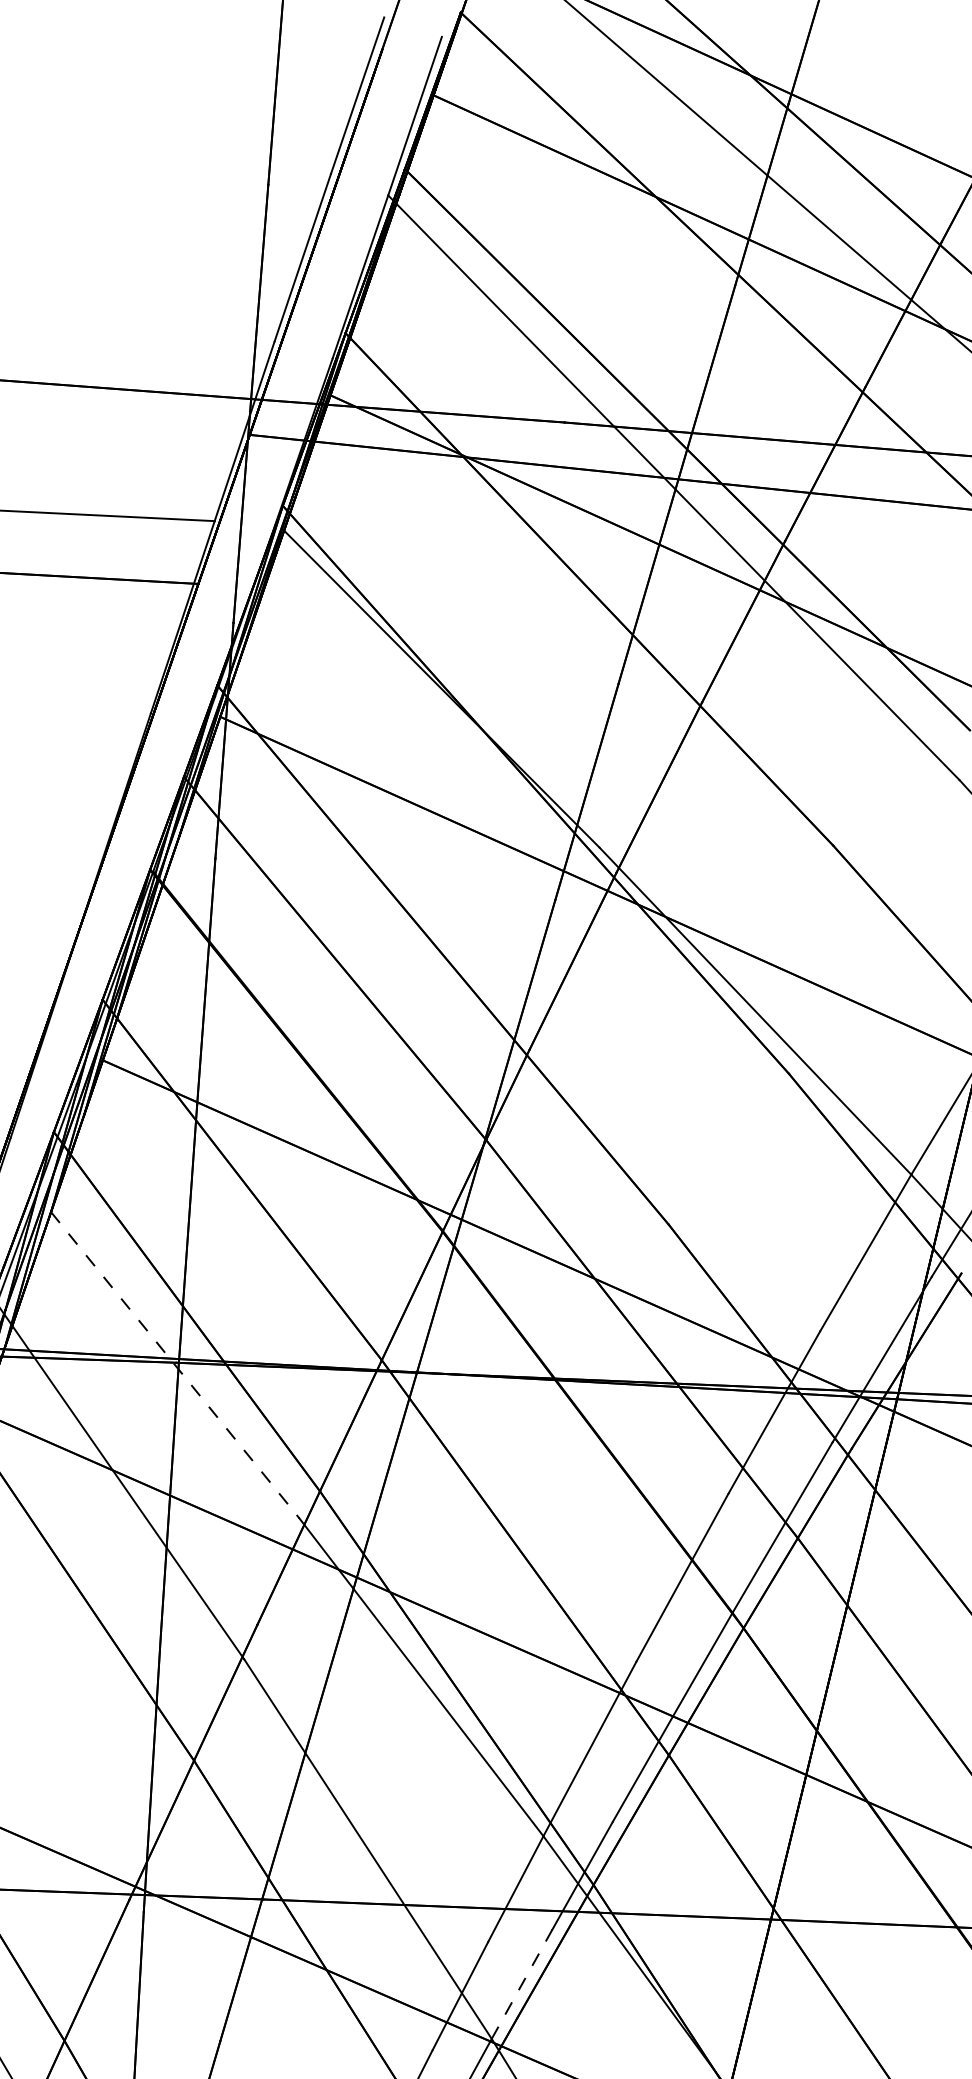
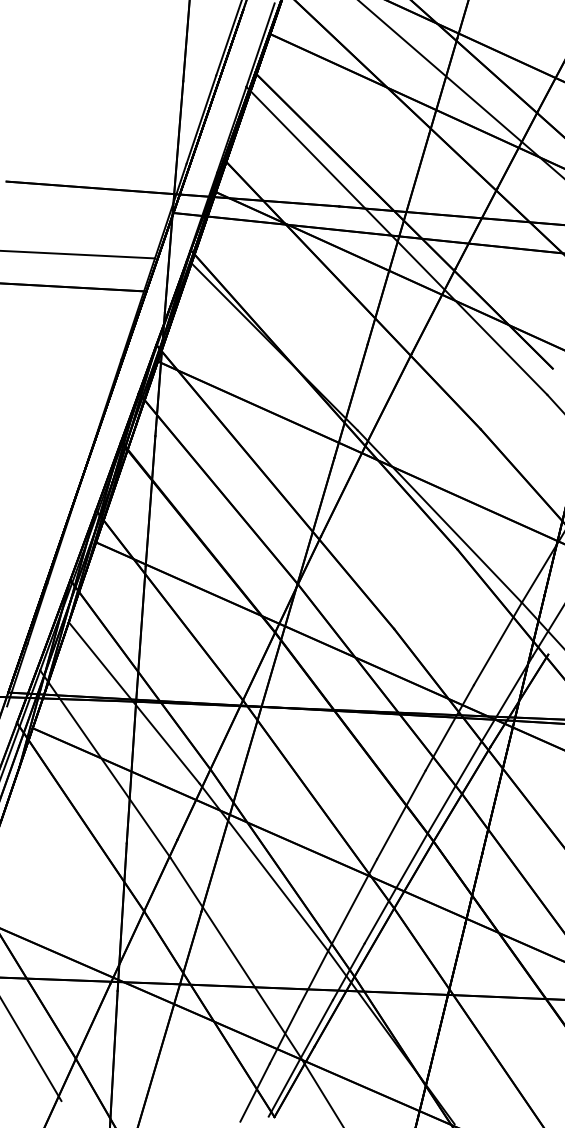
line: (175, 1364) -> (134, 702), dashed -> solid
line: (521, 1983) -> (316, 1028), dashed -> solid

